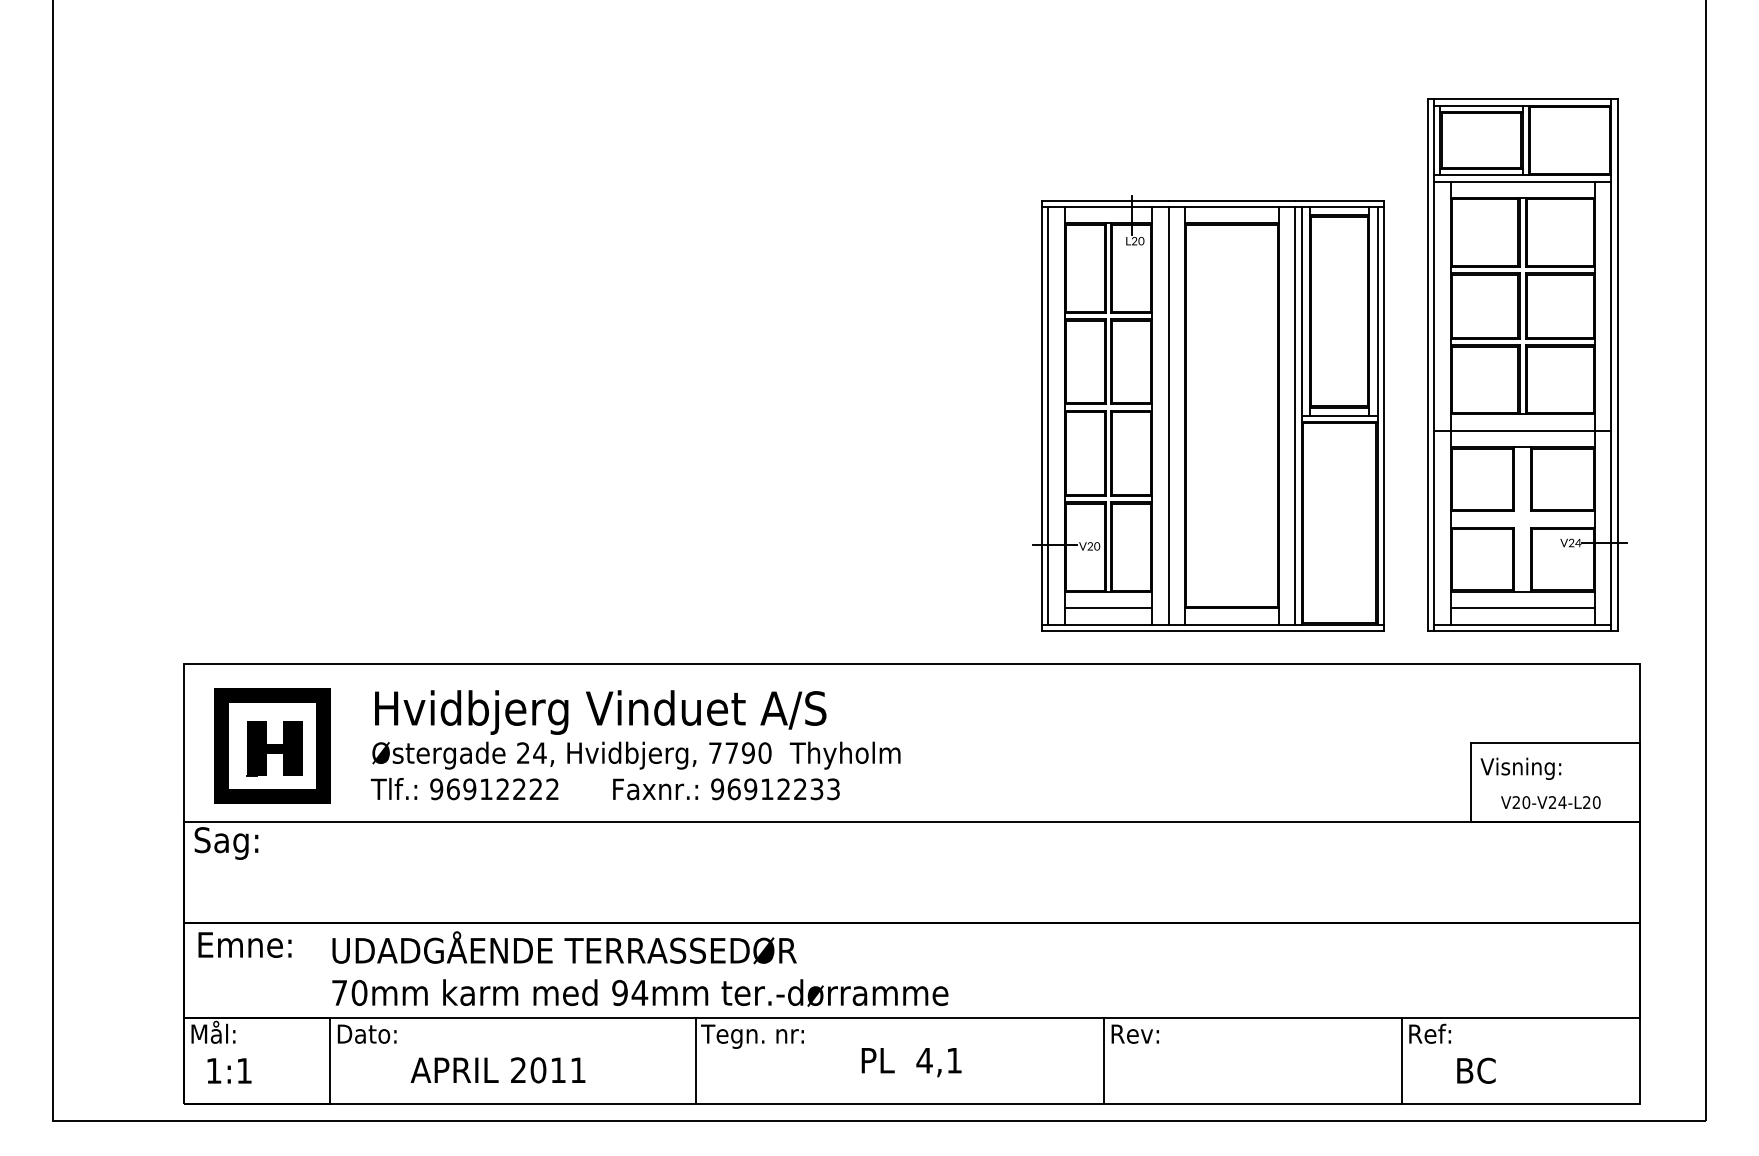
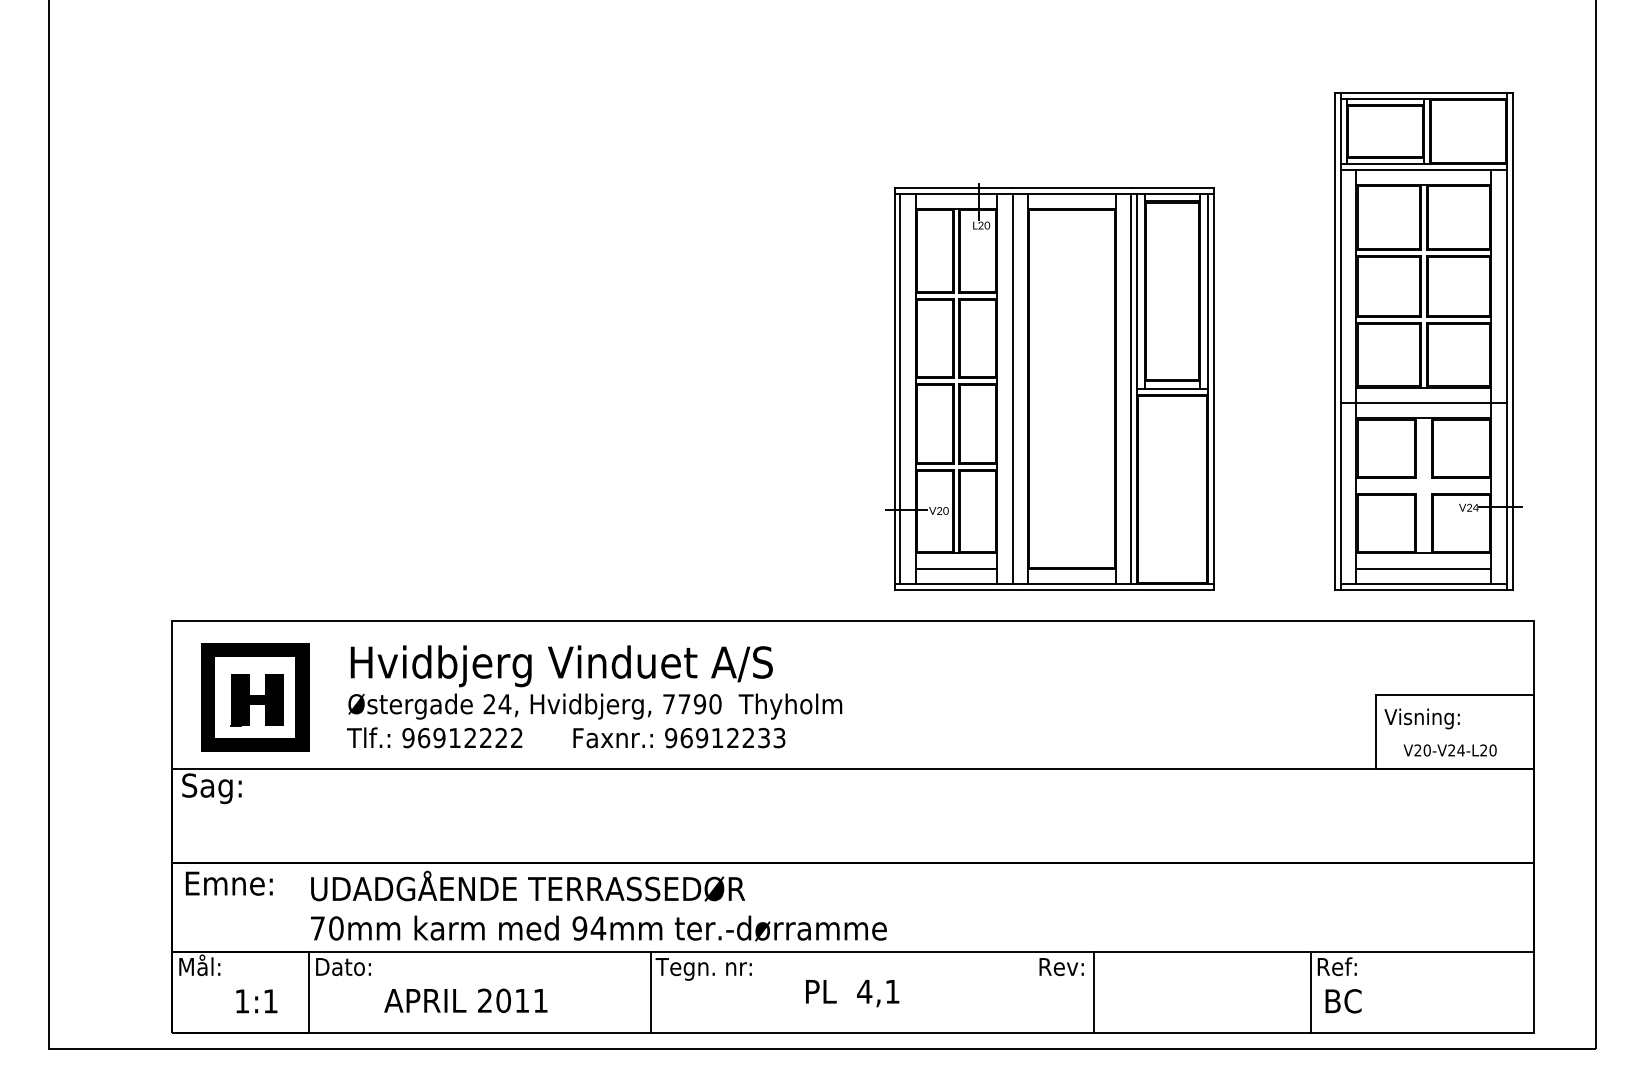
part: (1207, 413) -> (1049, 386), moved
line: (1104, 1060) -> (1094, 991), moved
text: (229, 1071) -> (256, 1001), moved
text: (1476, 1071) -> (1343, 1001), moved

